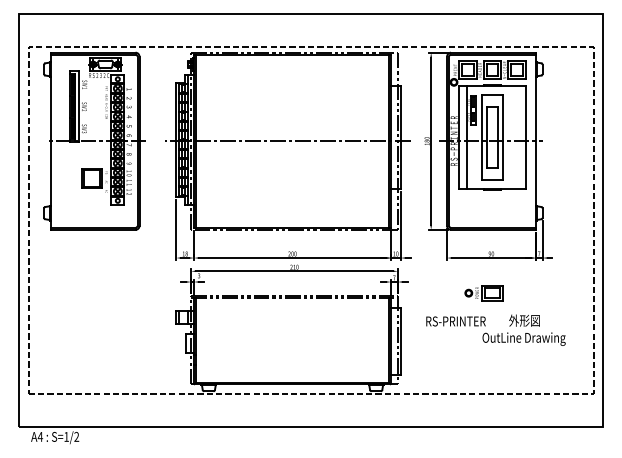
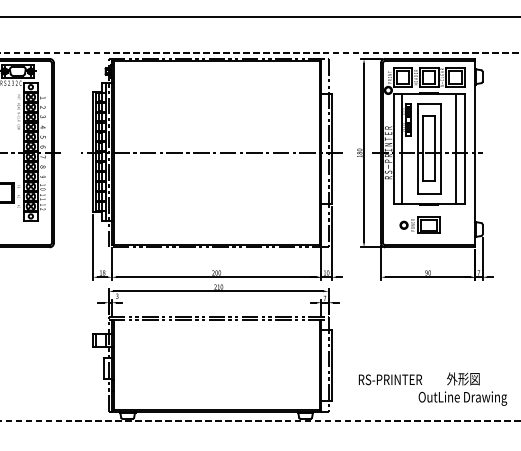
line: (518, 137) -> (456, 149), added
part: (483, 293) -> (419, 225), moved
text: (495, 329) -> (432, 388), moved

